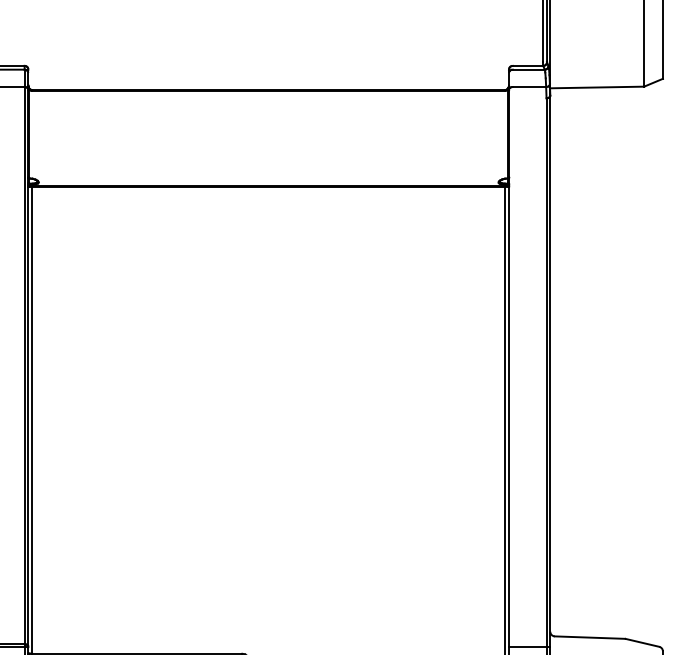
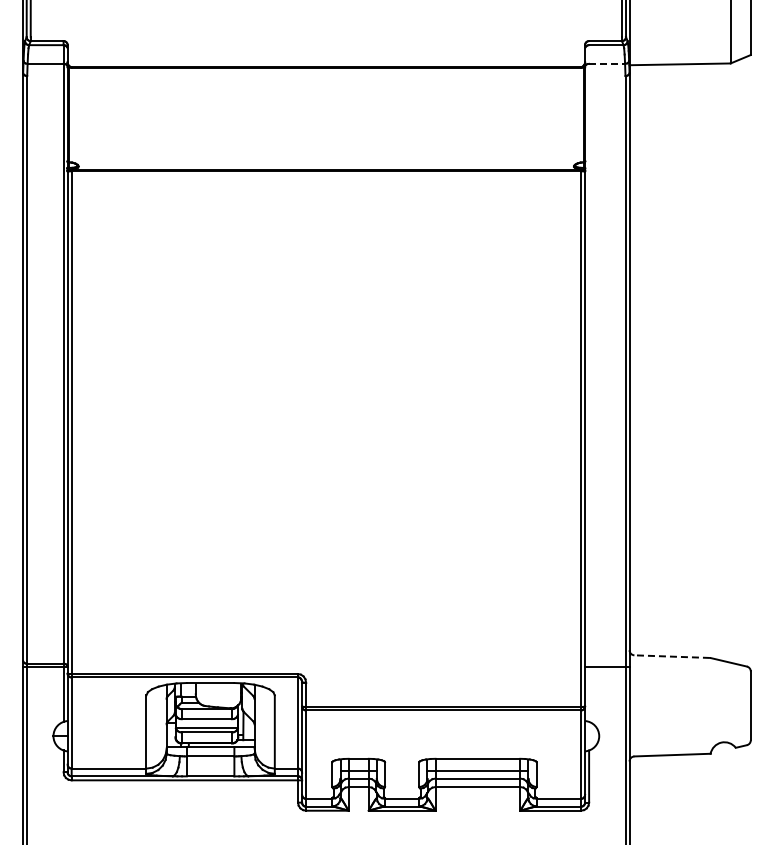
line: (529, 86) -> (607, 63), solid -> dashed
line: (590, 637) -> (672, 656), solid -> dashed

